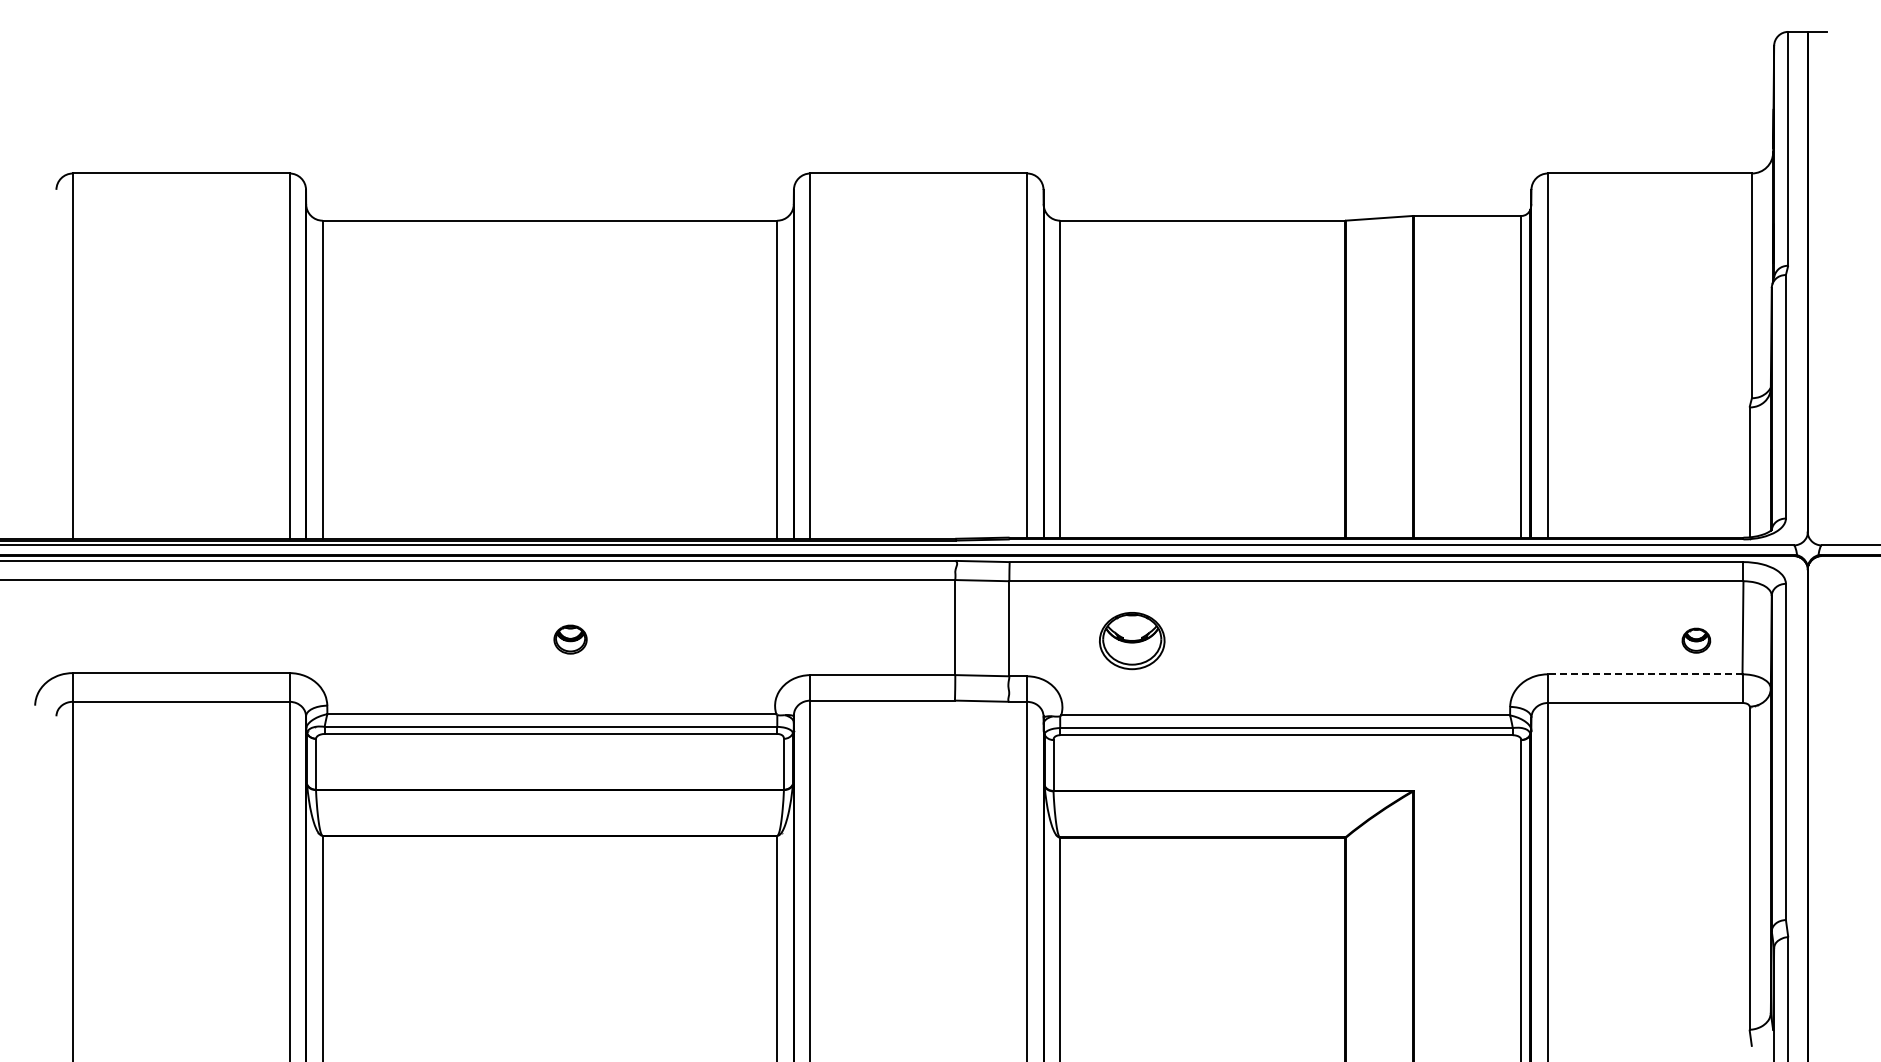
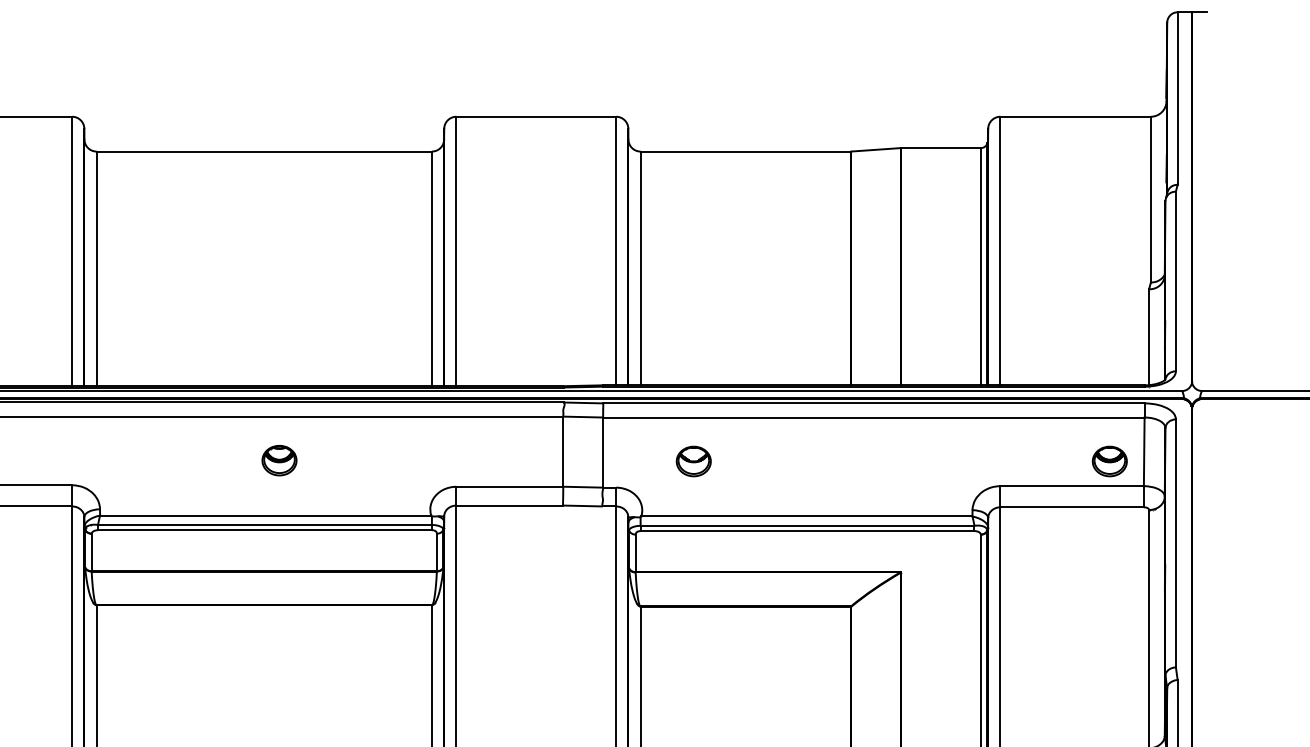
part: (570, 639) -> (279, 460), size x1.43
part: (1132, 640) -> (693, 461), size x0.71
part: (1696, 640) -> (1109, 461), size x1.67
line: (1644, 674) -> (1071, 486), dashed -> solid

